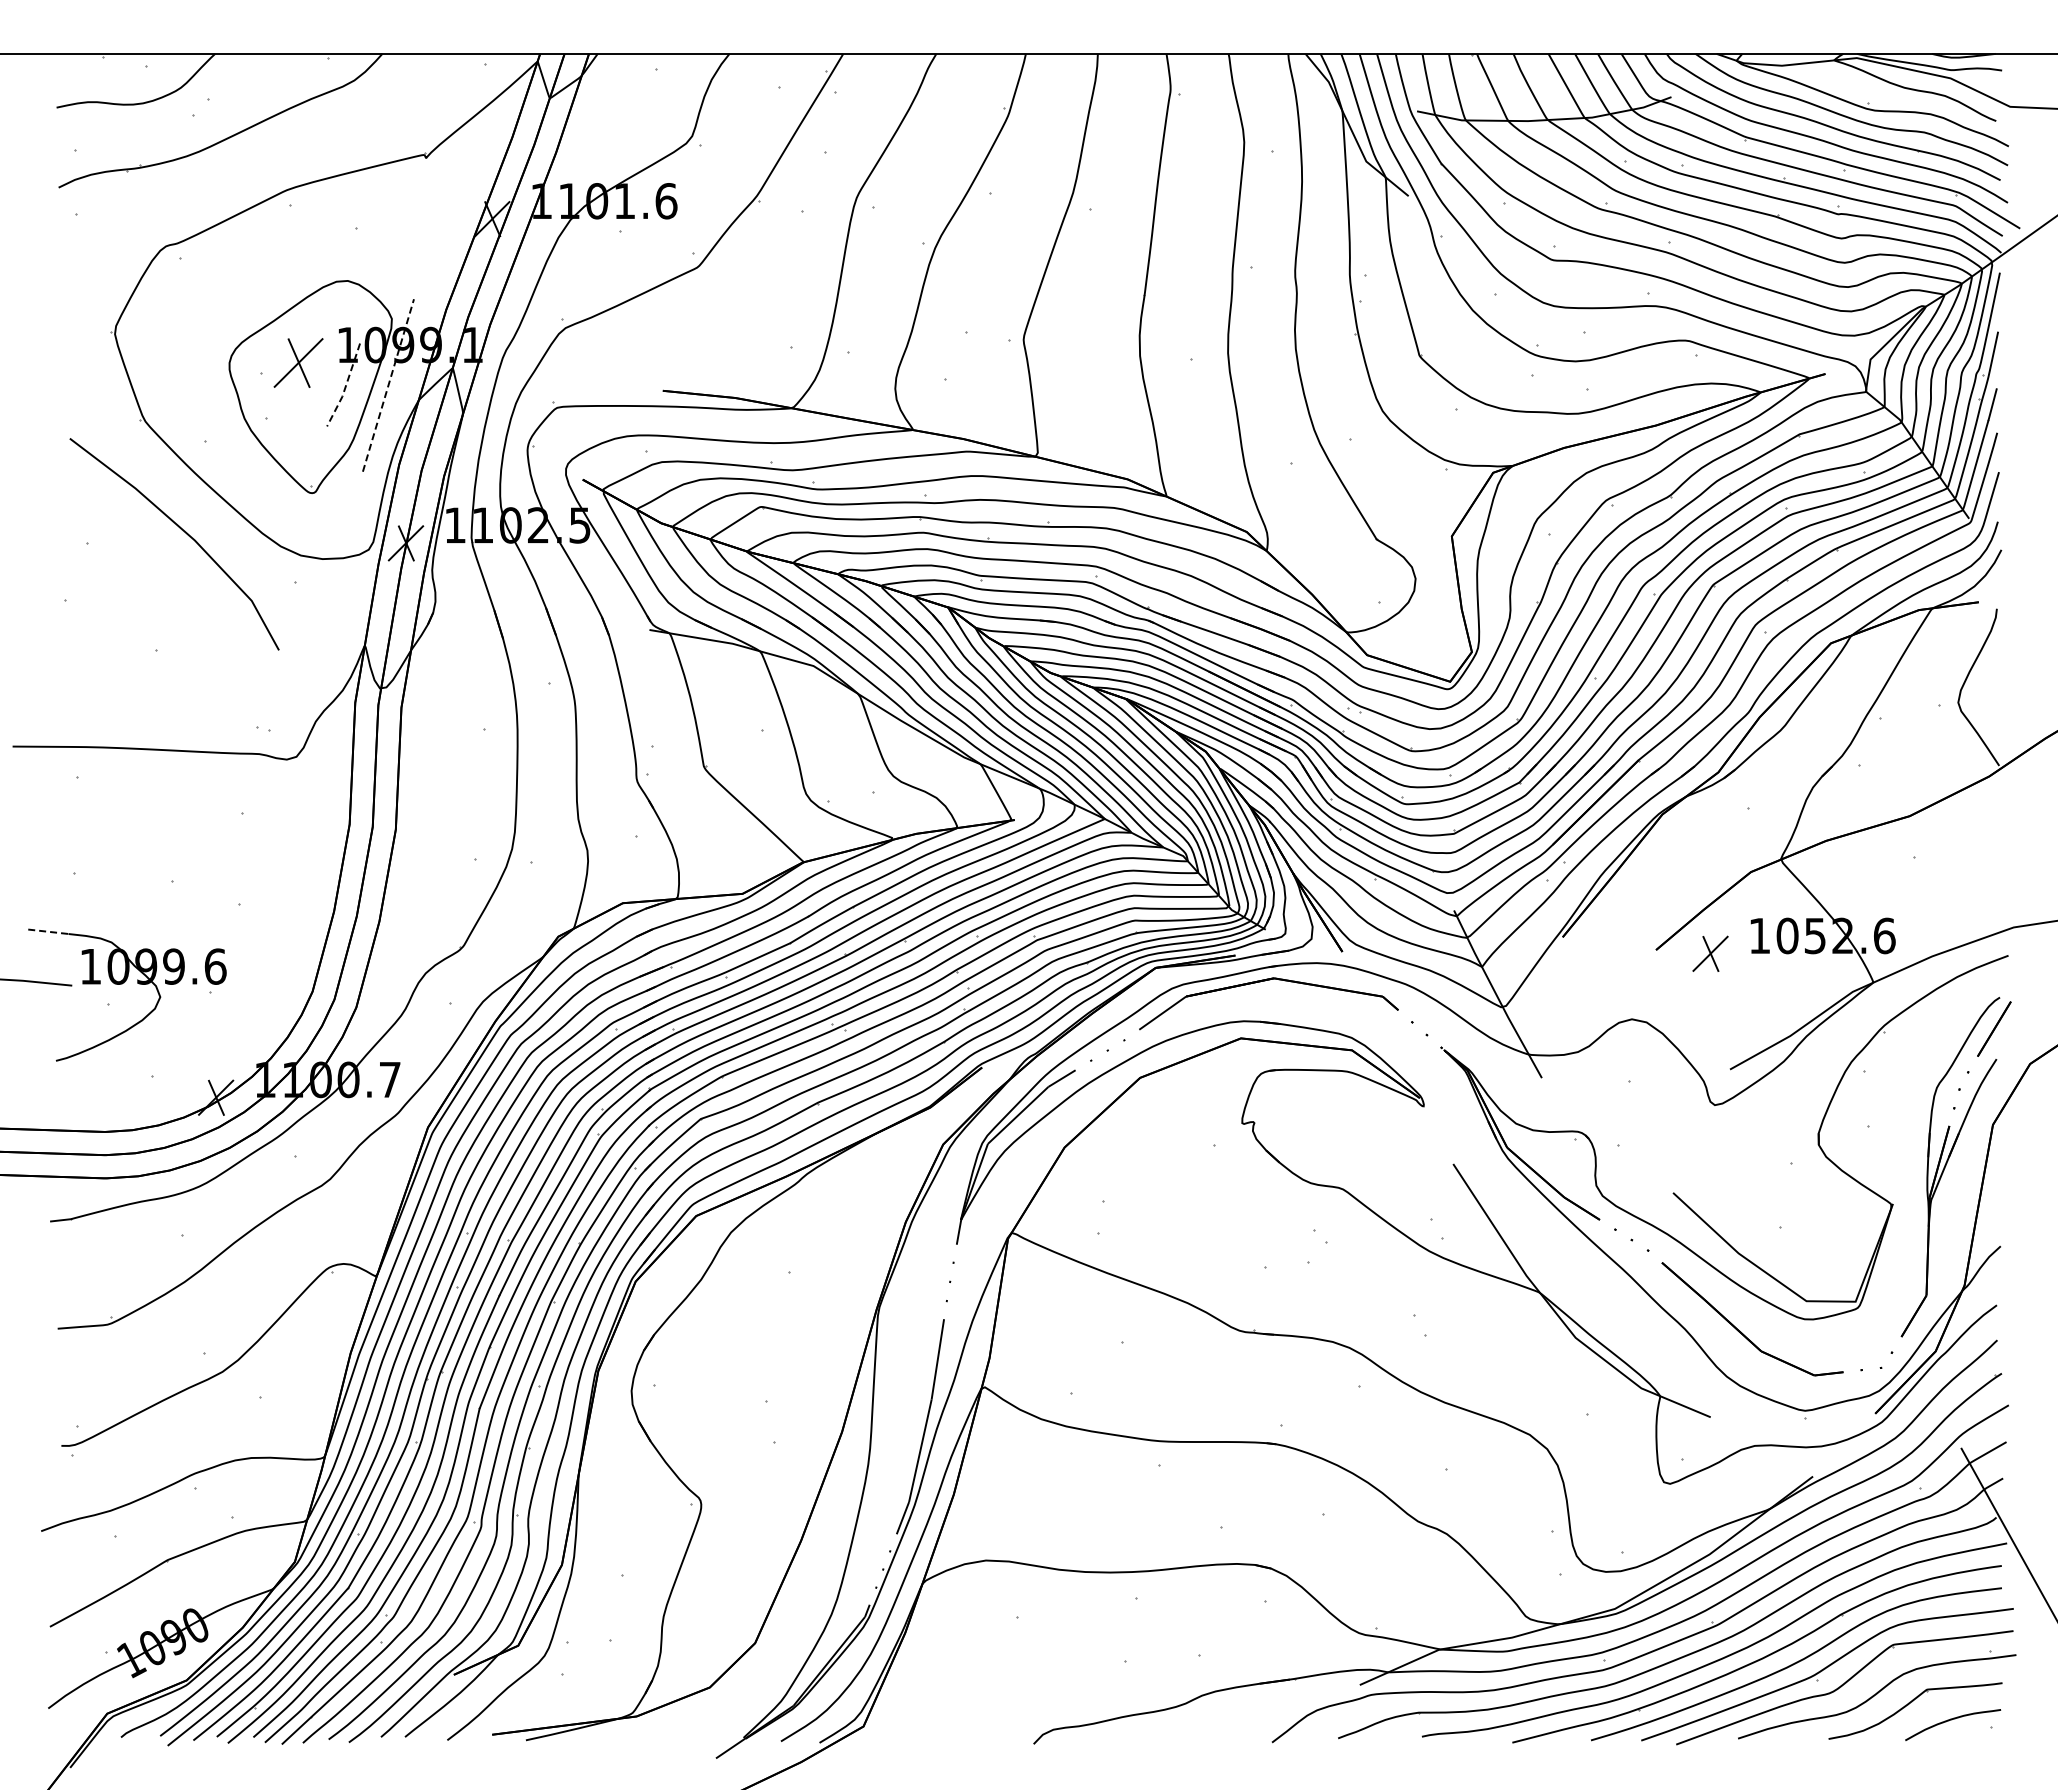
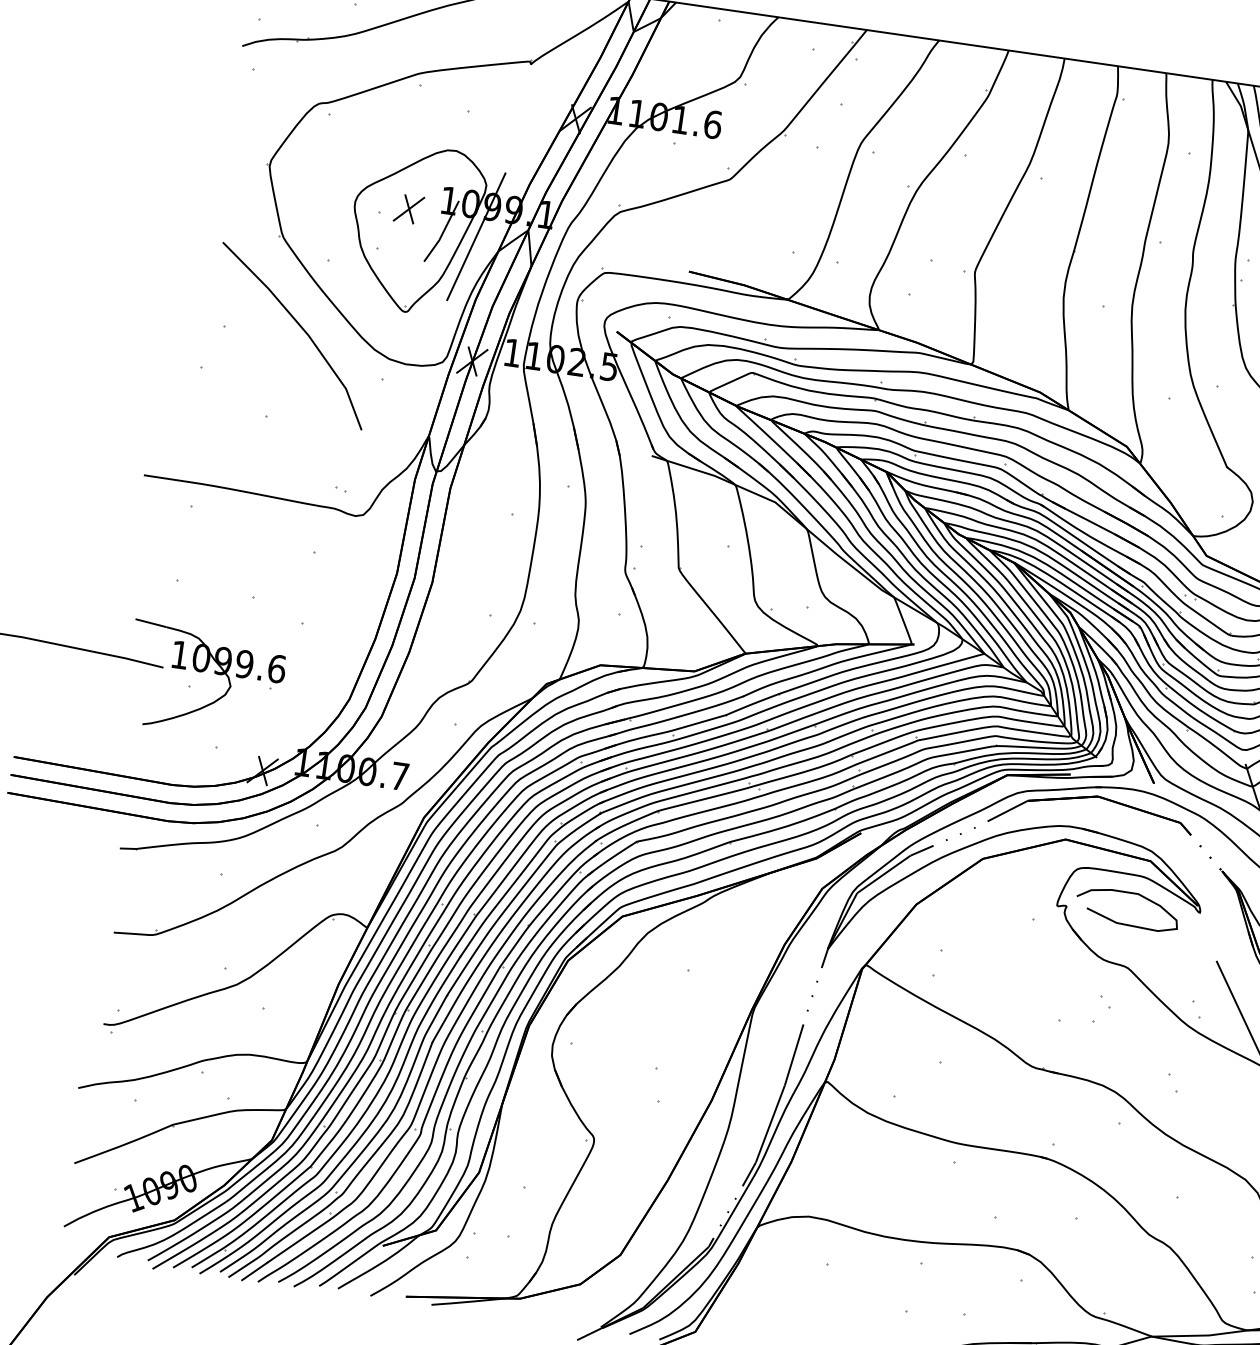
part: (298, 362) -> (409, 208), size x0.71
line: (388, 385) -> (476, 236), dashed -> solid
line: (345, 386) -> (442, 232), dashed -> solid
line: (48, 931) -> (151, 622), dashed -> solid
curve: (1329, 1133) -> (1123, 923), added

